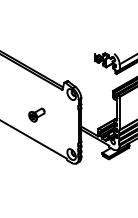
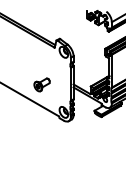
part: (36, 114) -> (41, 84), moved

